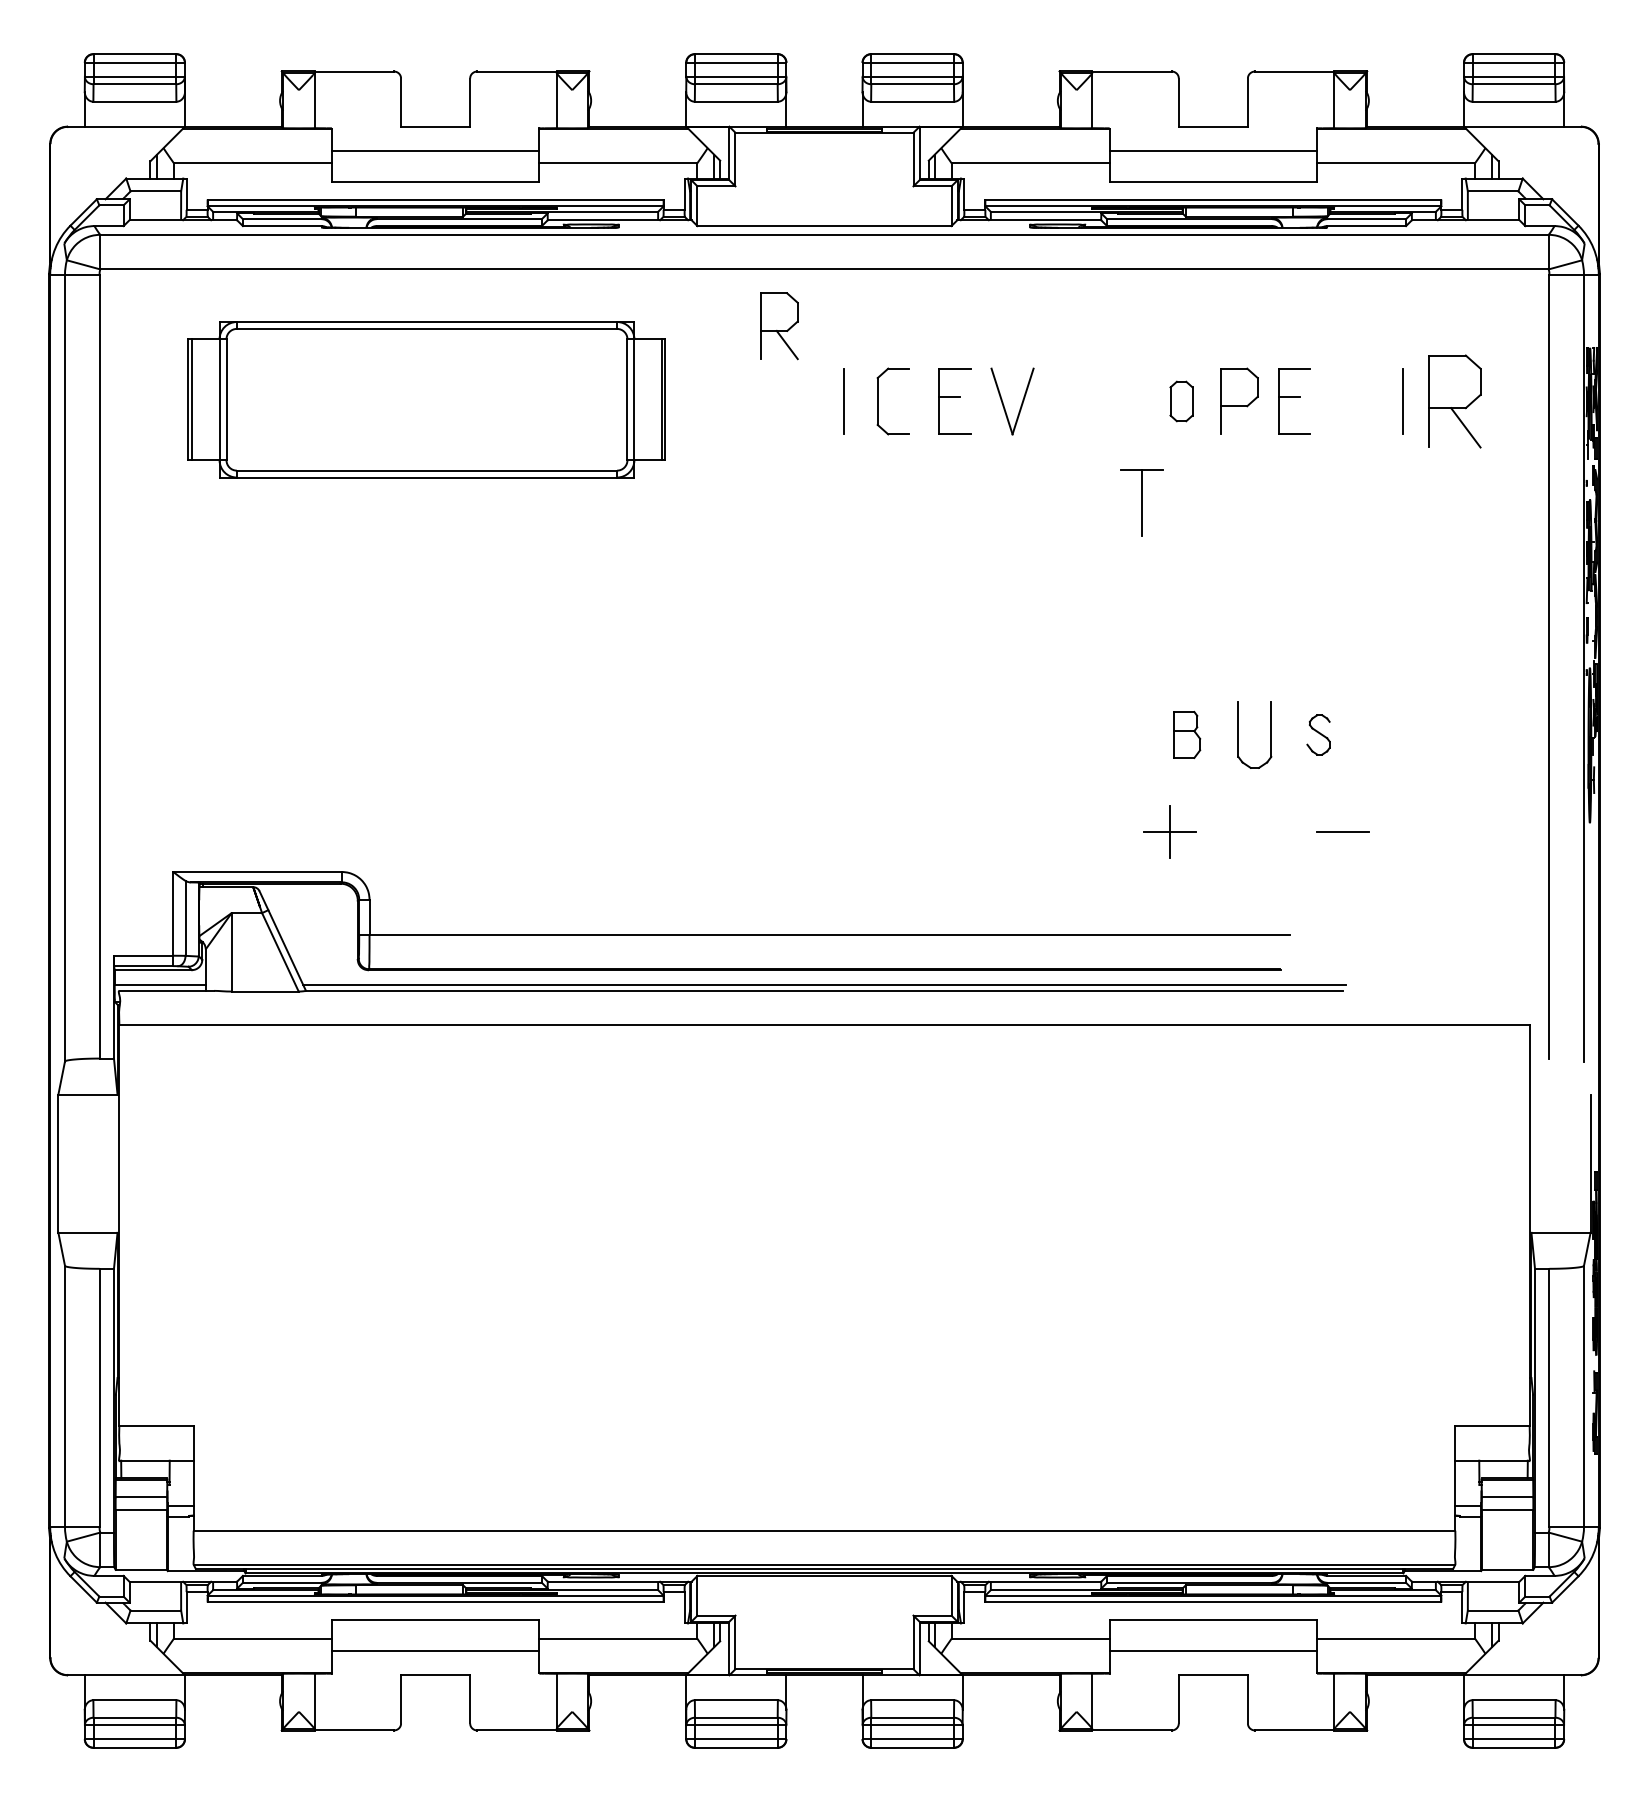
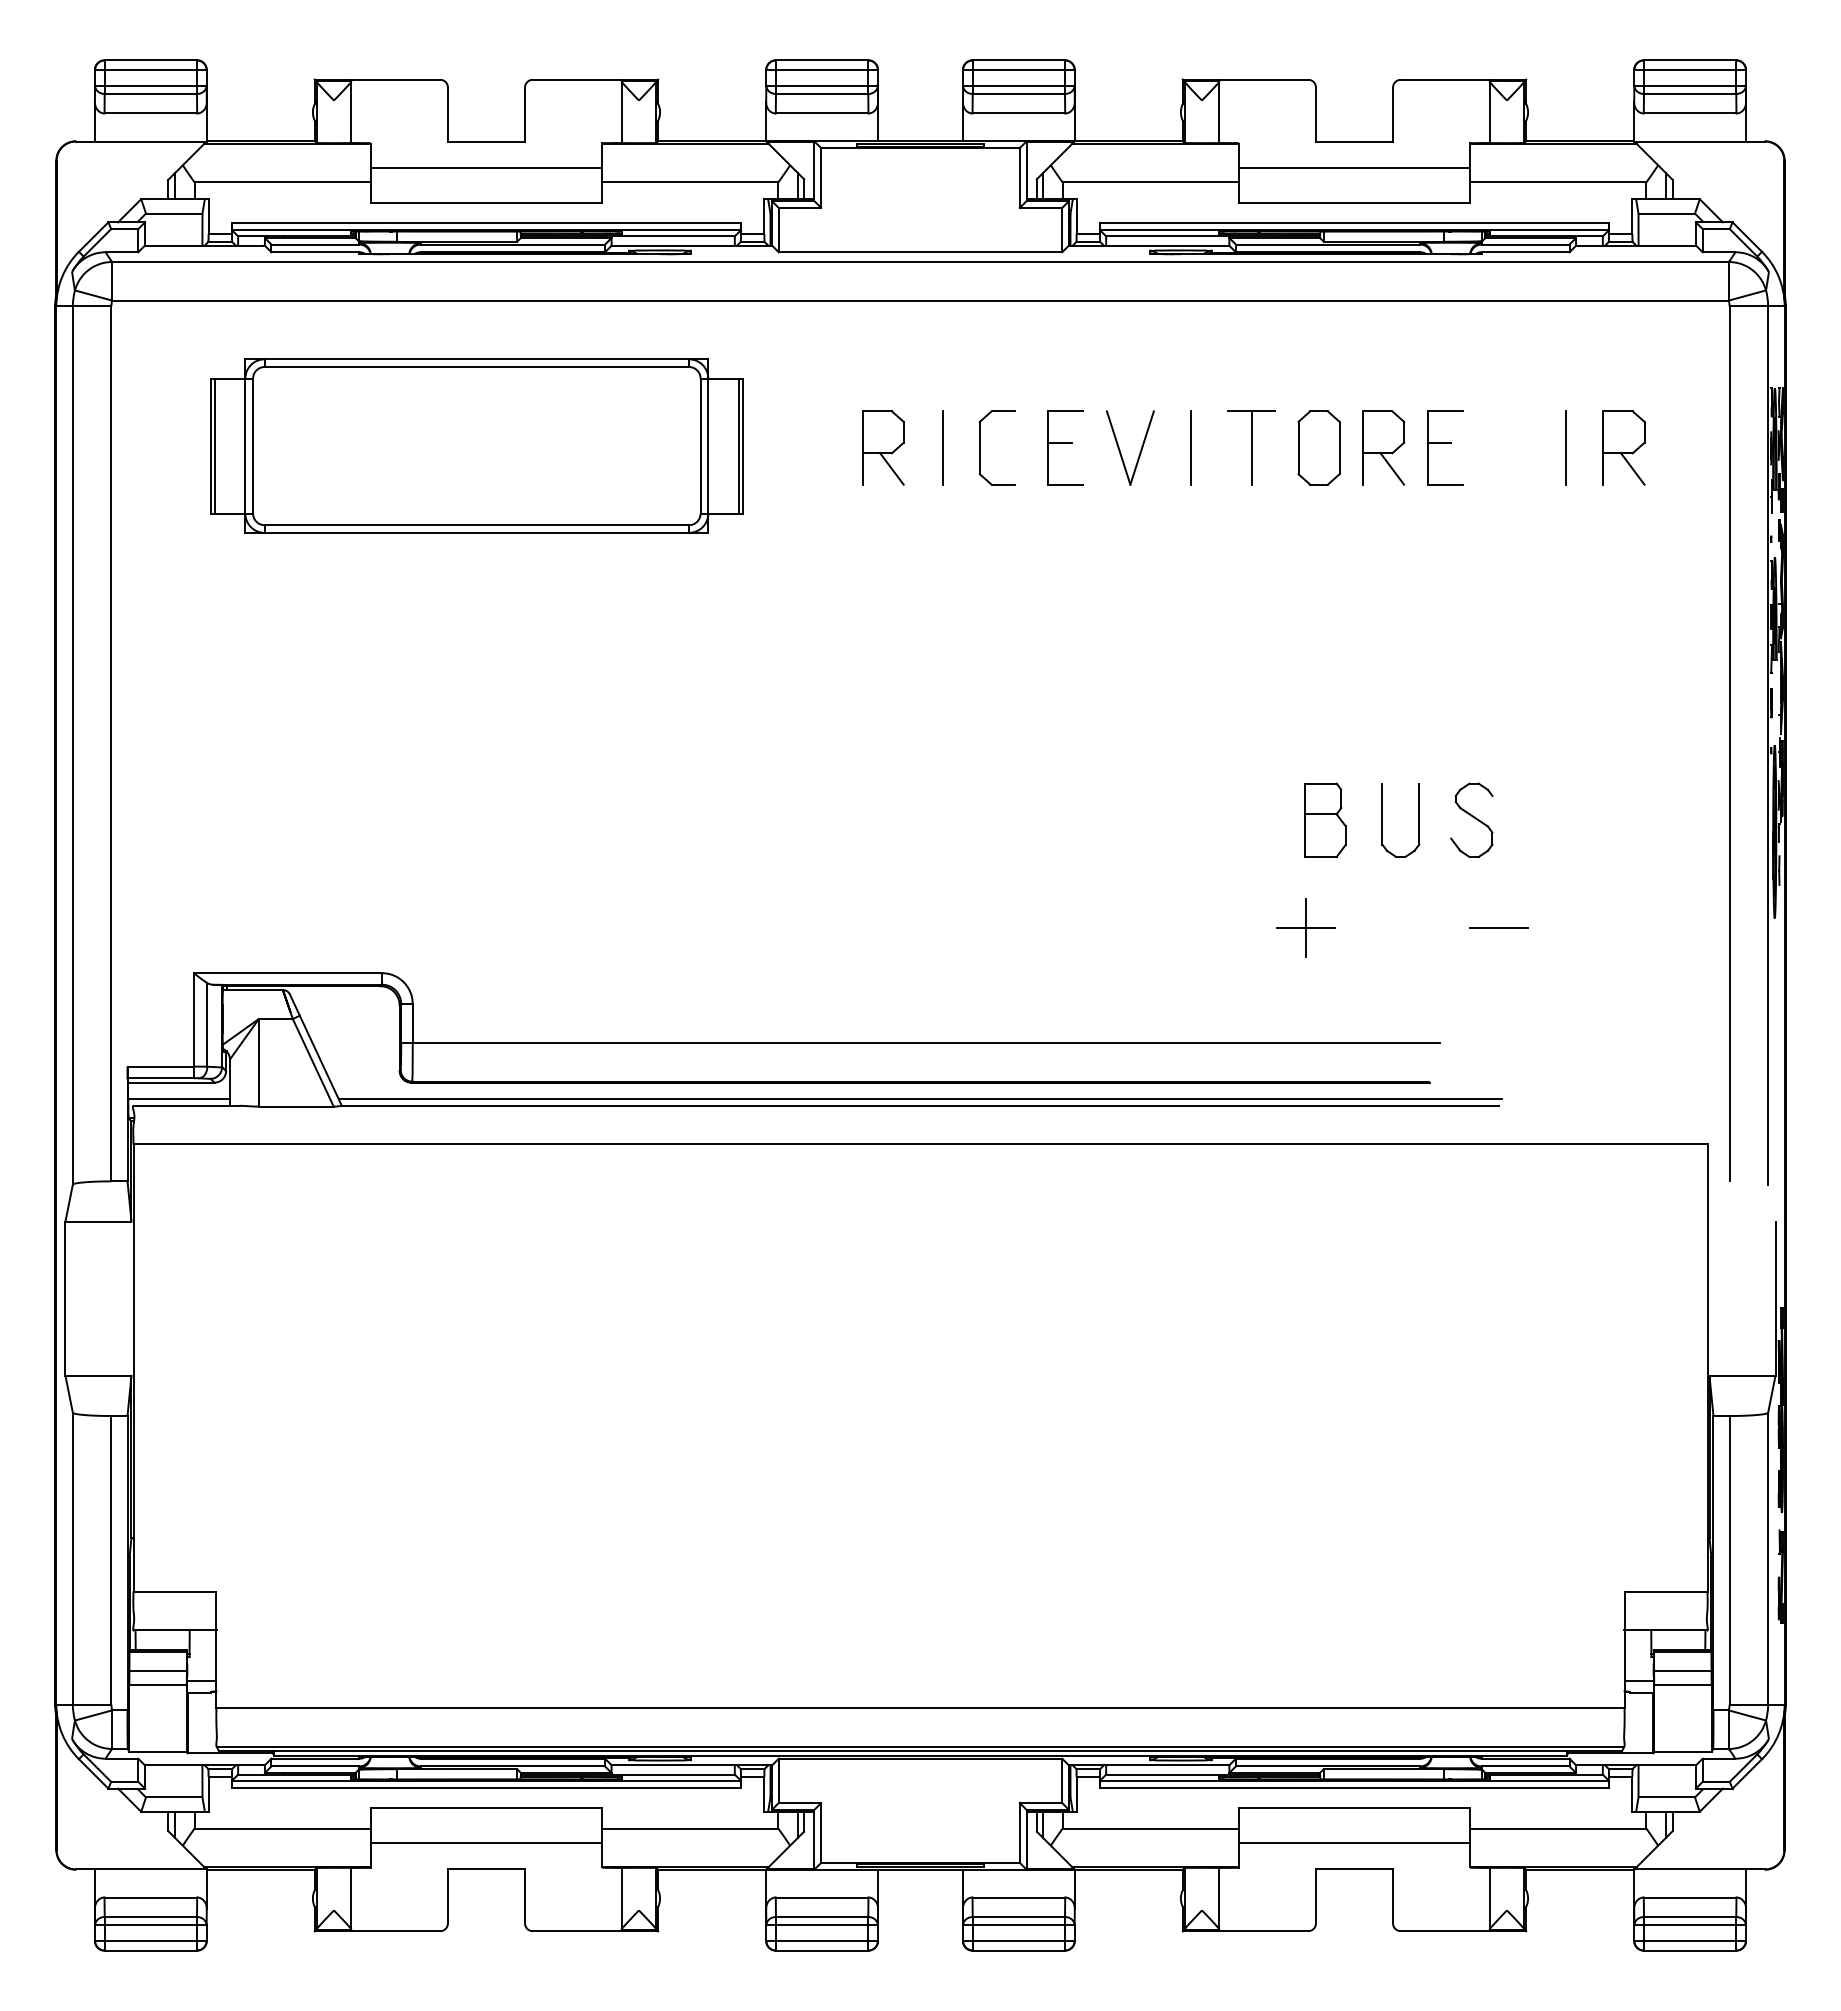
part: (779, 325) -> (883, 447), moved
line: (1067, 401) -> (1191, 447), added
part: (1181, 401) -> (1318, 447), size x1.67
part: (1454, 401) -> (1623, 447), size x0.71
line: (1247, 419) -> (1392, 468), added
part: (1141, 502) -> (1251, 447), moved
part: (1187, 734) -> (1325, 819), size x1.43
part: (1318, 734) -> (1471, 819), size x1.67

